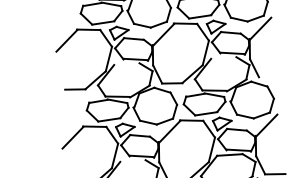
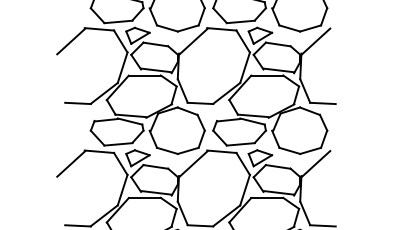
line: (223, 57) -> (267, 75), added
line: (126, 64) -> (144, 75), added
line: (268, 77) -> (322, 103), added
line: (132, 161) -> (144, 198), added

